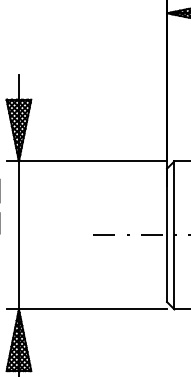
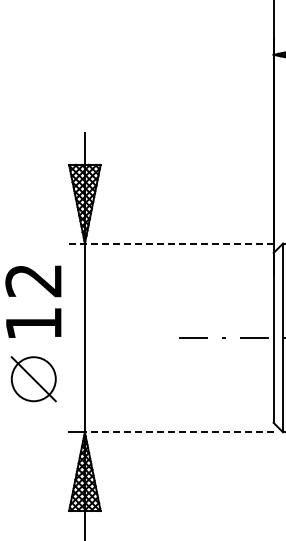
line: (86, 161) -> (171, 243), solid -> dashed
line: (92, 309) -> (178, 432), solid -> dashed

